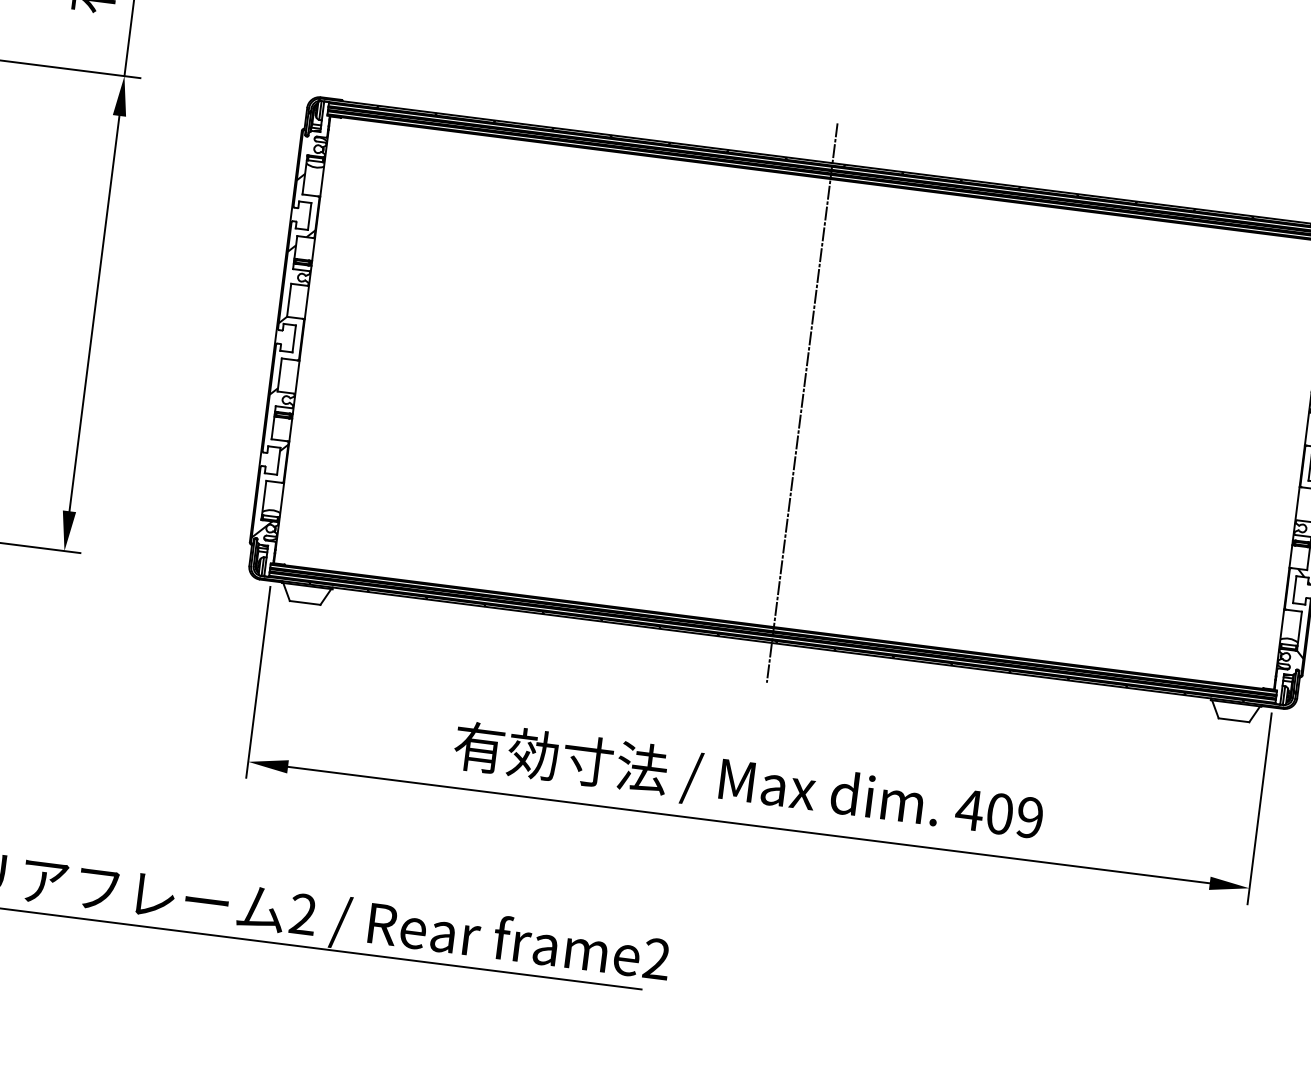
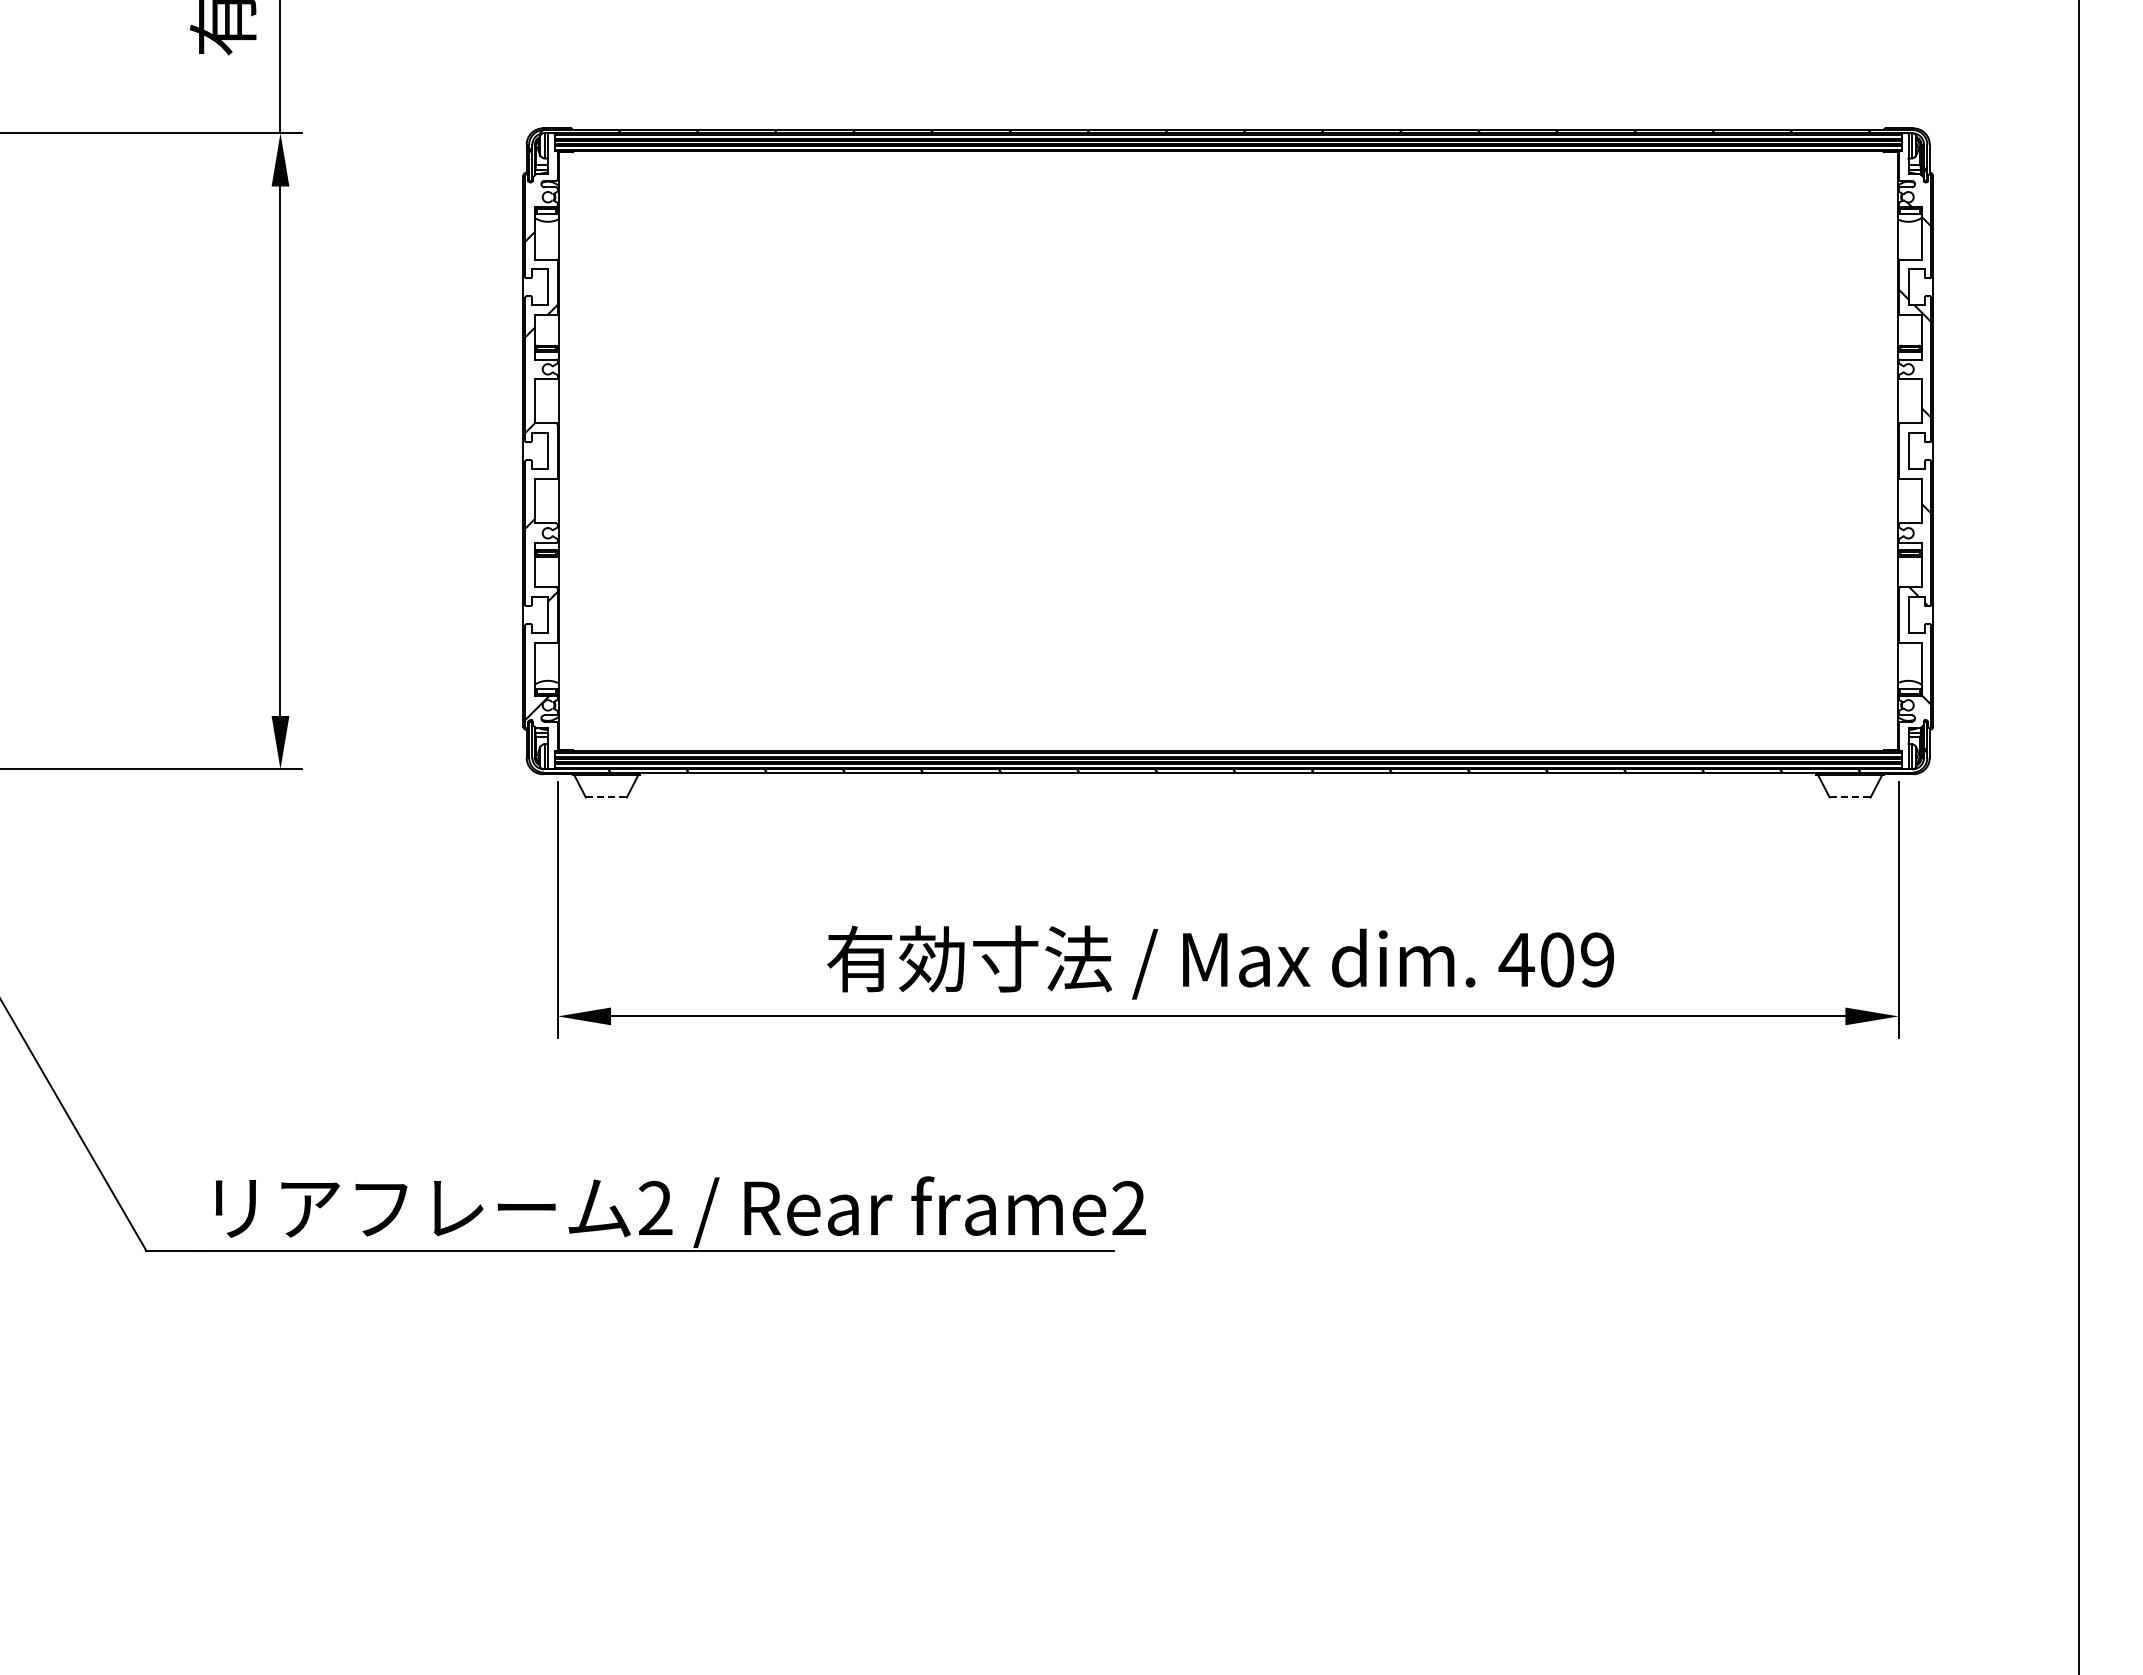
line: (802, 402) -> (1228, 450), removed
line: (305, 602) -> (606, 797), solid -> dashed
line: (1234, 720) -> (1850, 797), solid -> dashed

